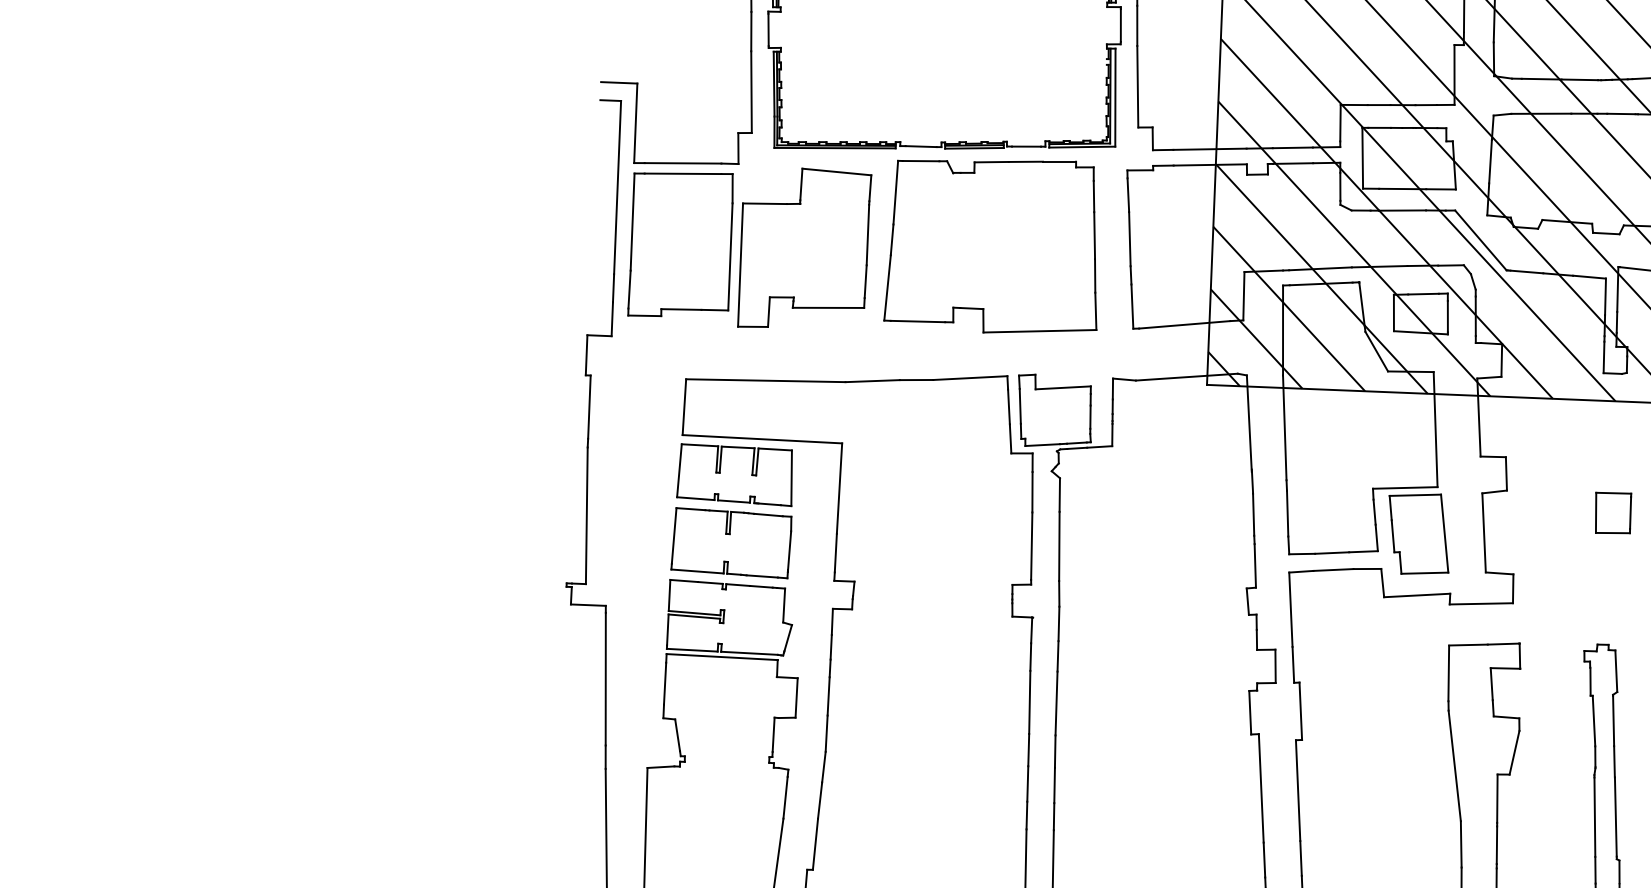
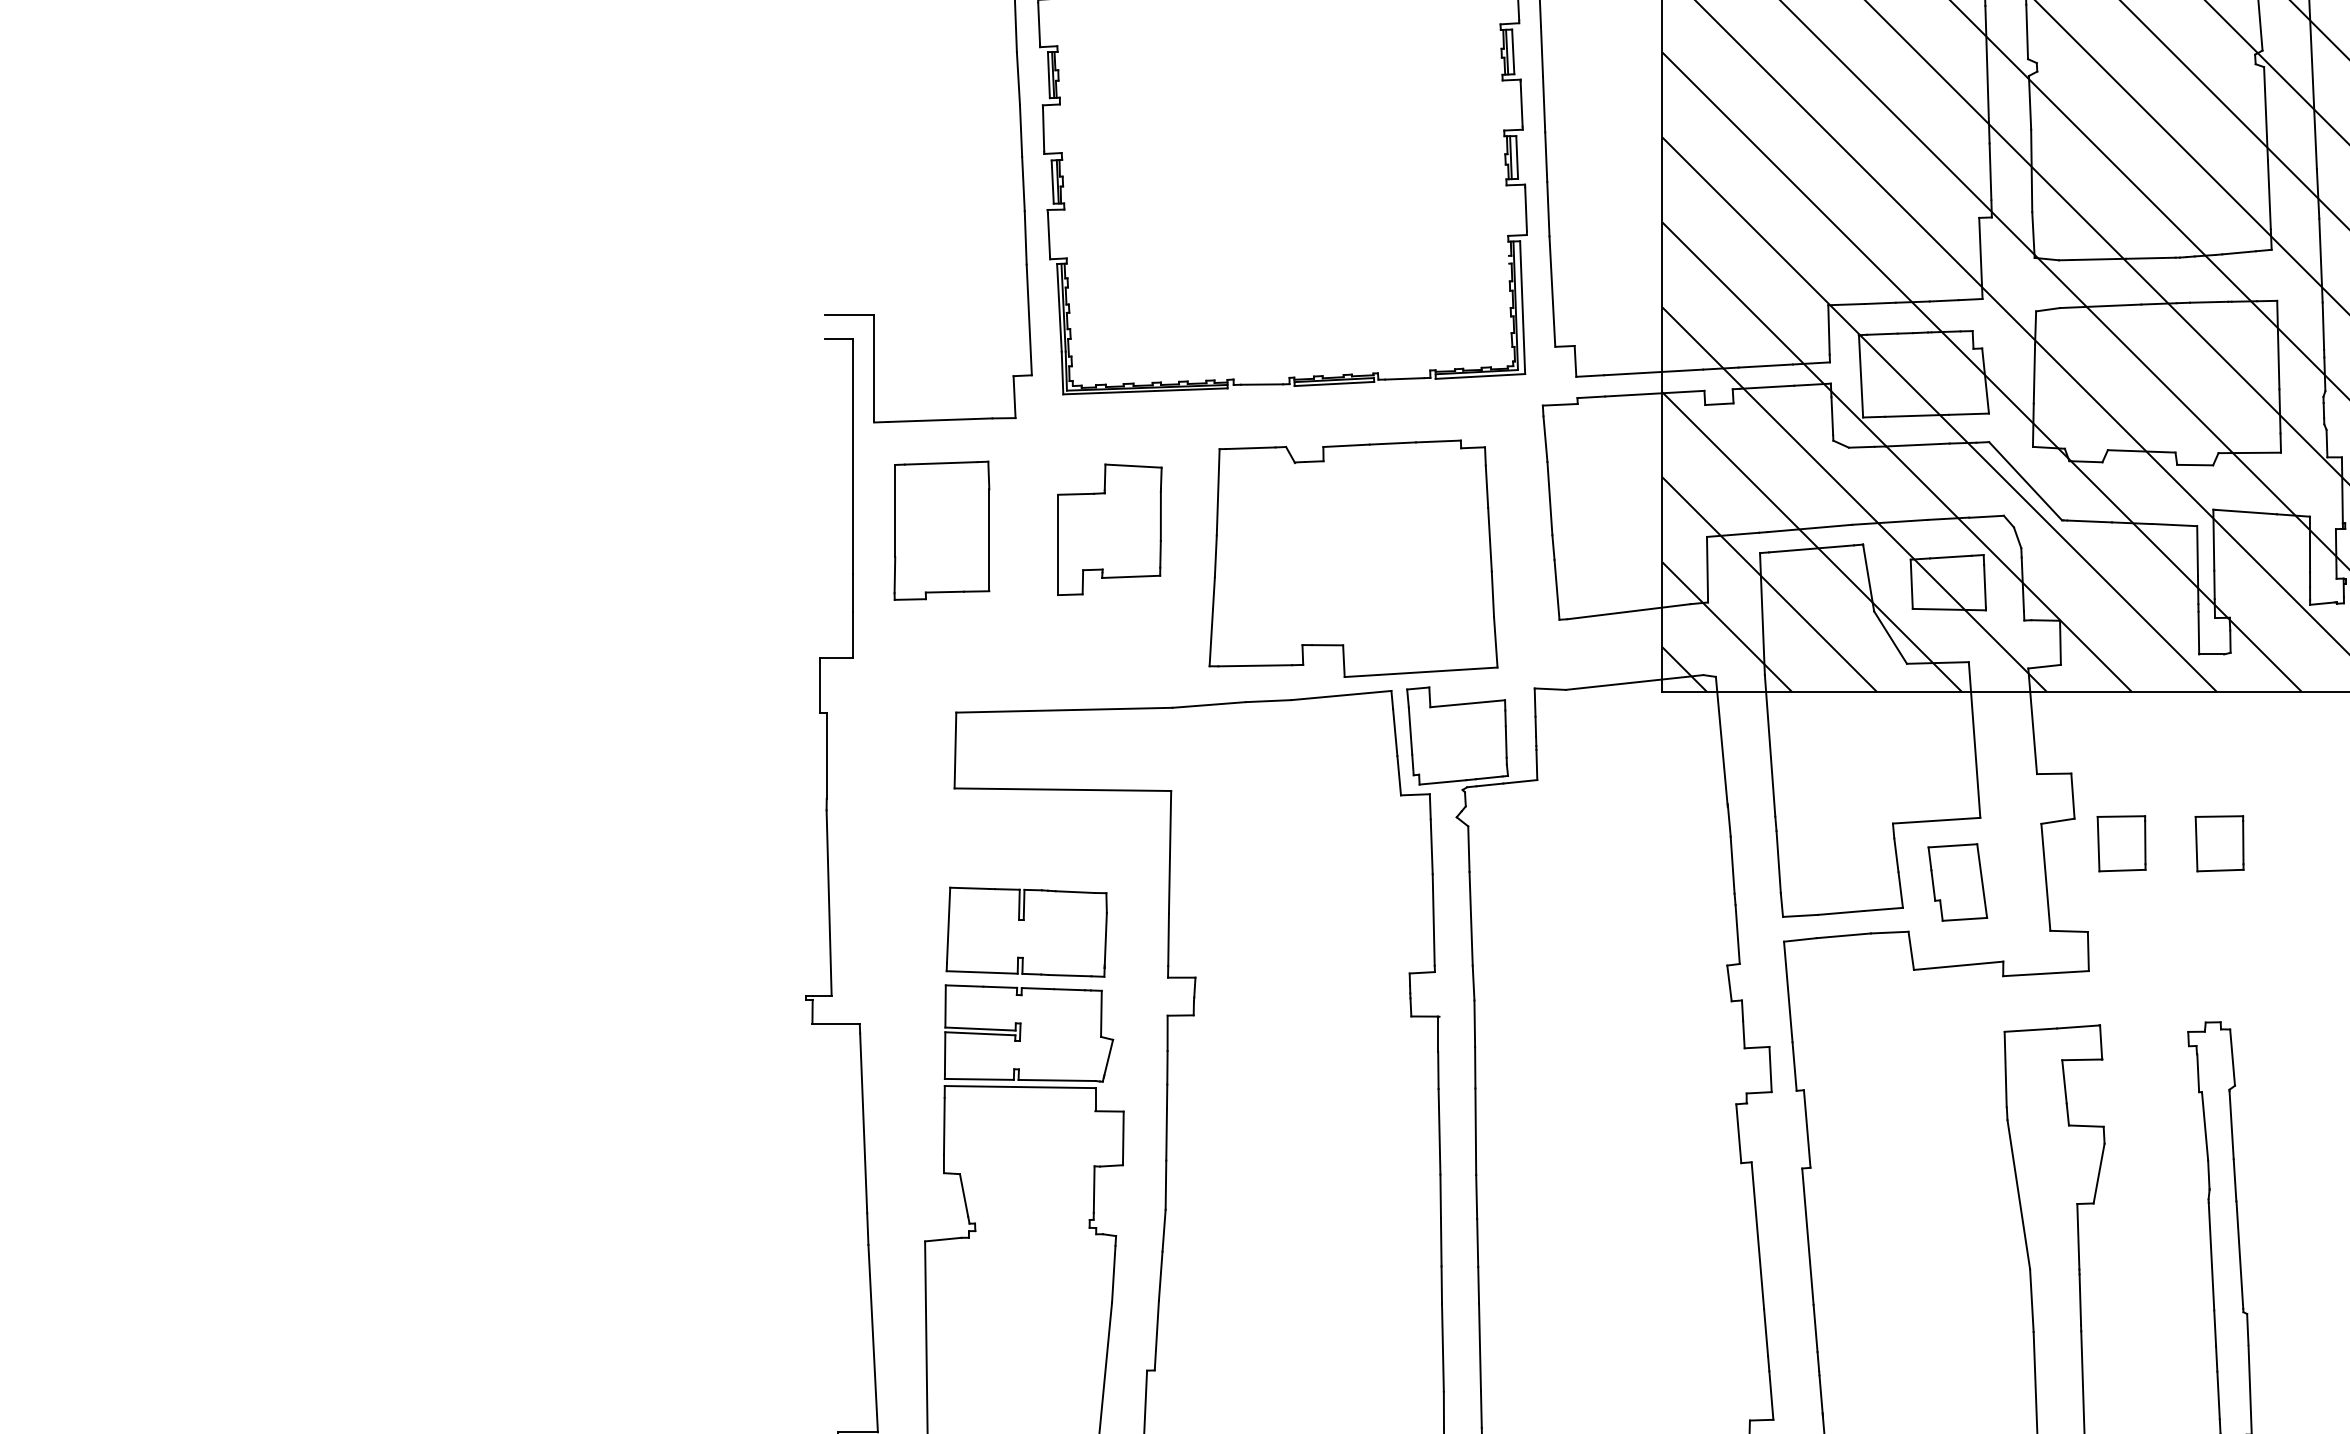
part: (680, 244) -> (941, 530), size x0.7
part: (993, 245) -> (1353, 558), moved
part: (804, 248) -> (1109, 529), size x0.6
part: (734, 474) -> (1027, 839), removed
part: (1540, 510) -> (2121, 843), added
part: (1418, 534) -> (1957, 882), size x0.7

